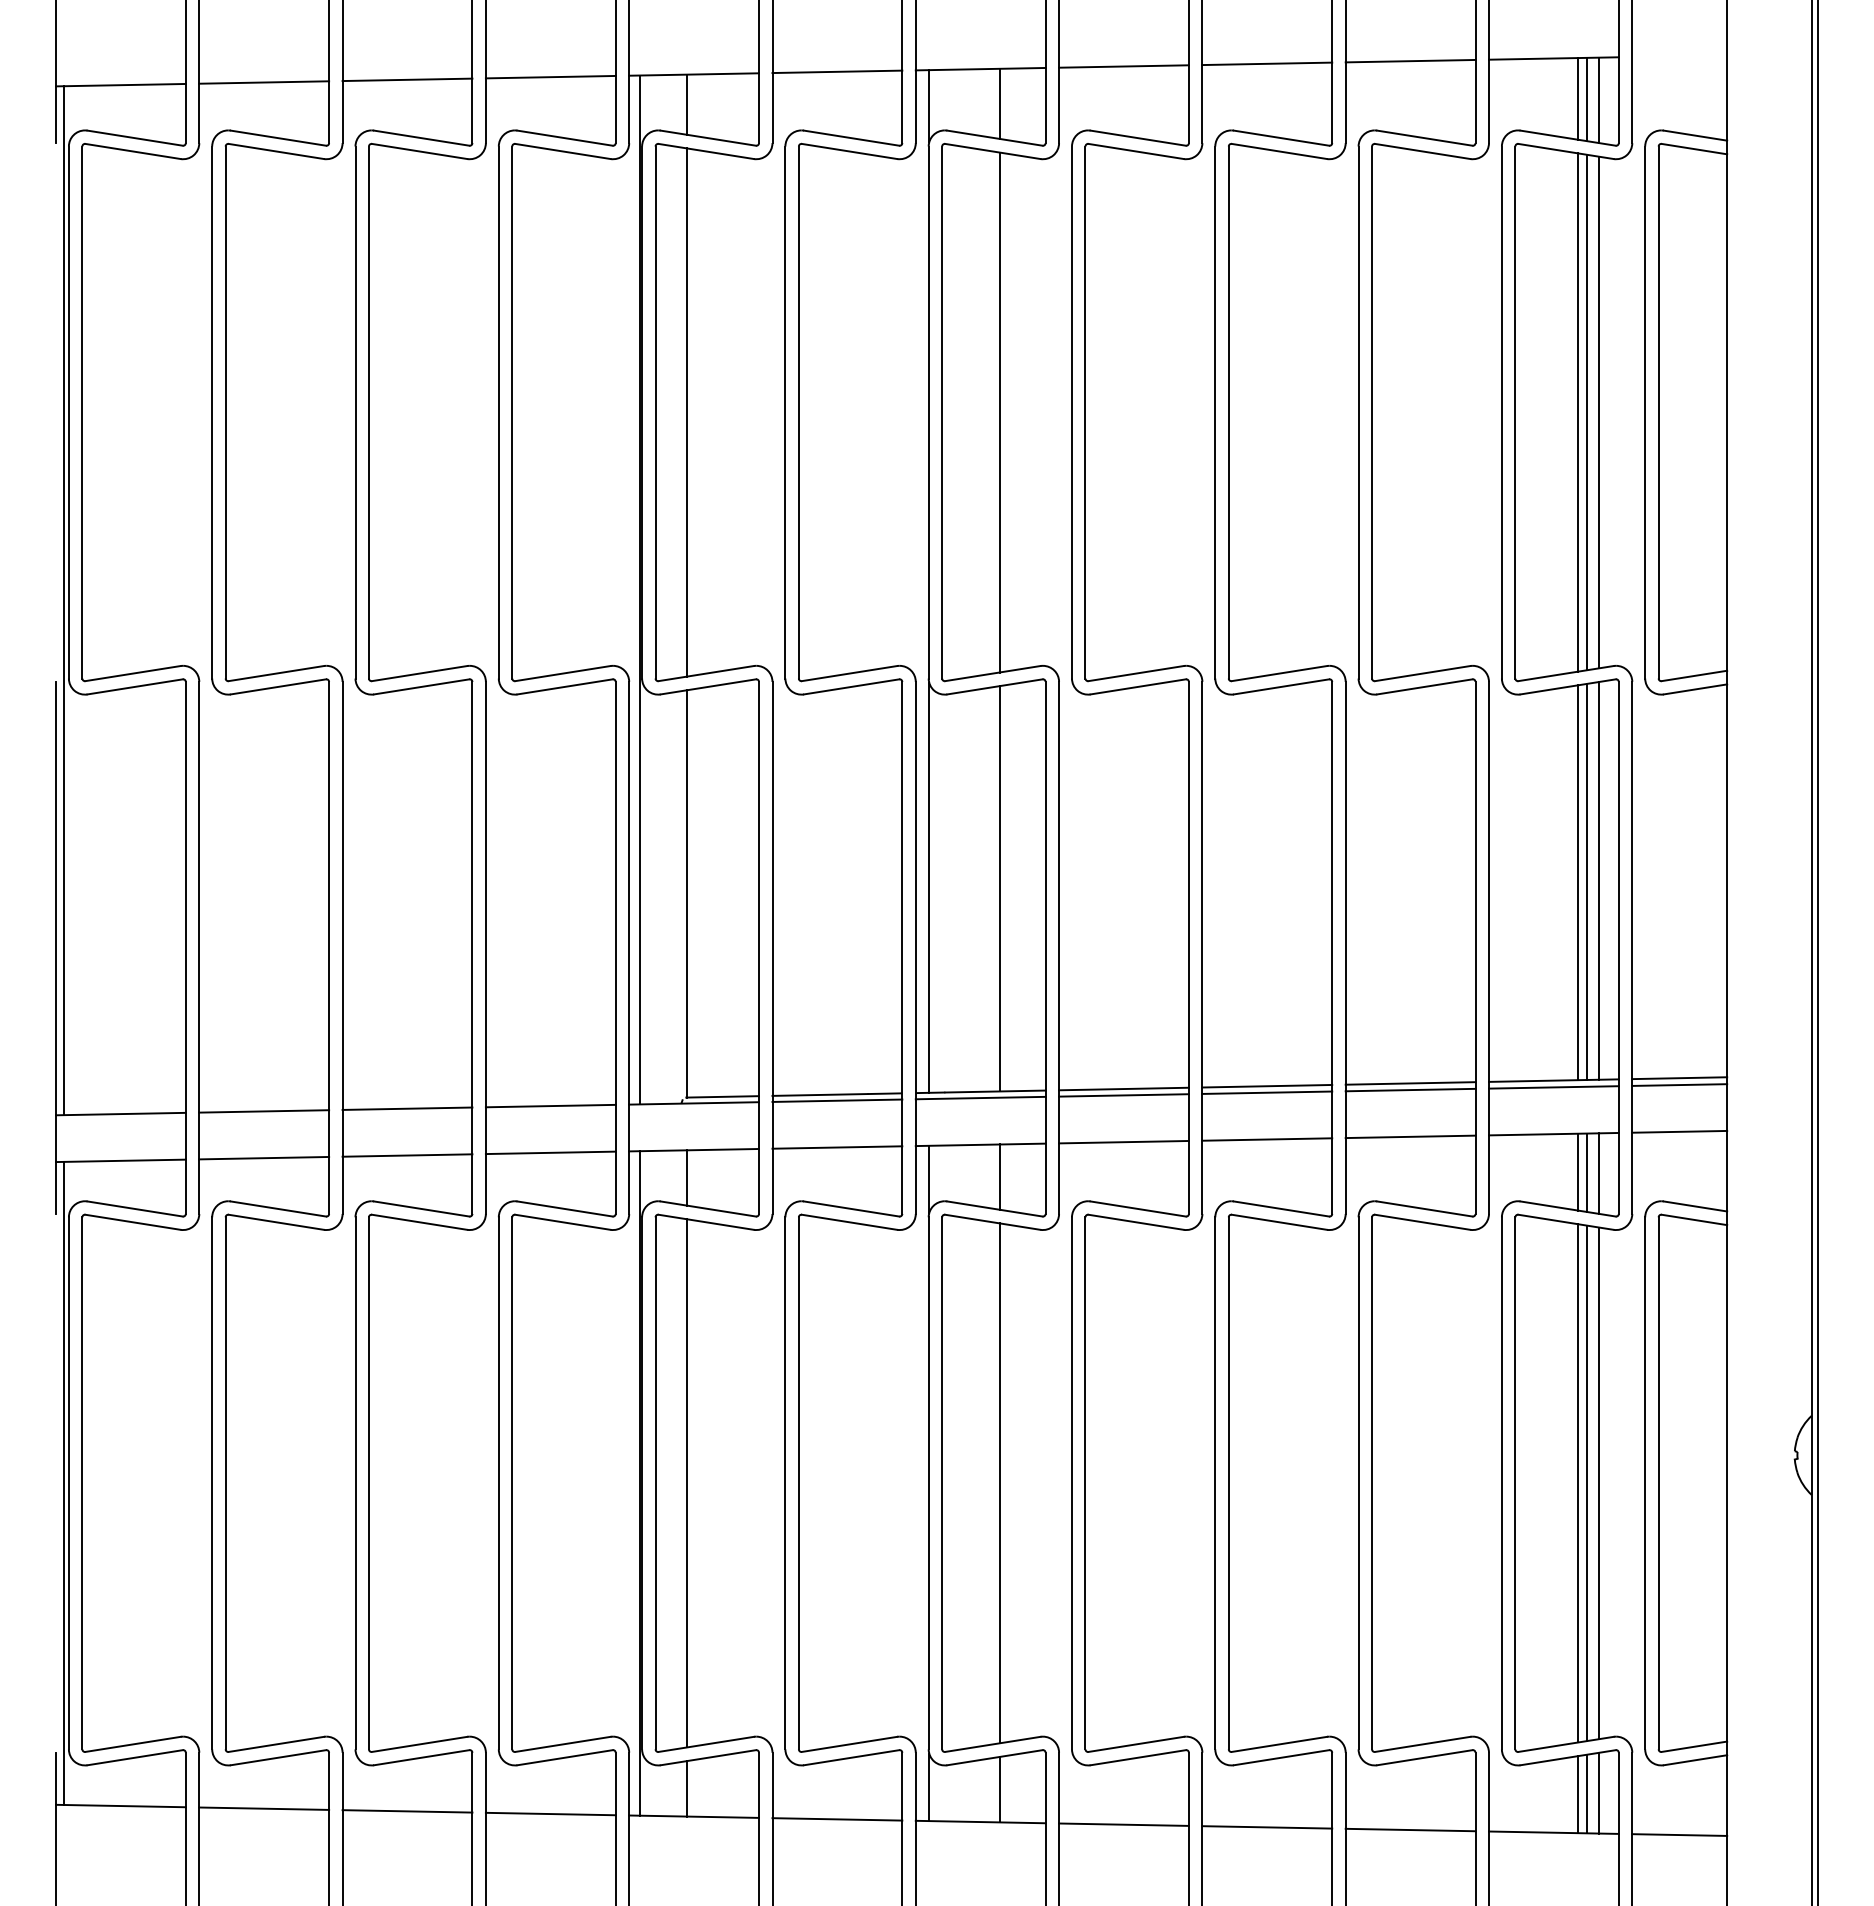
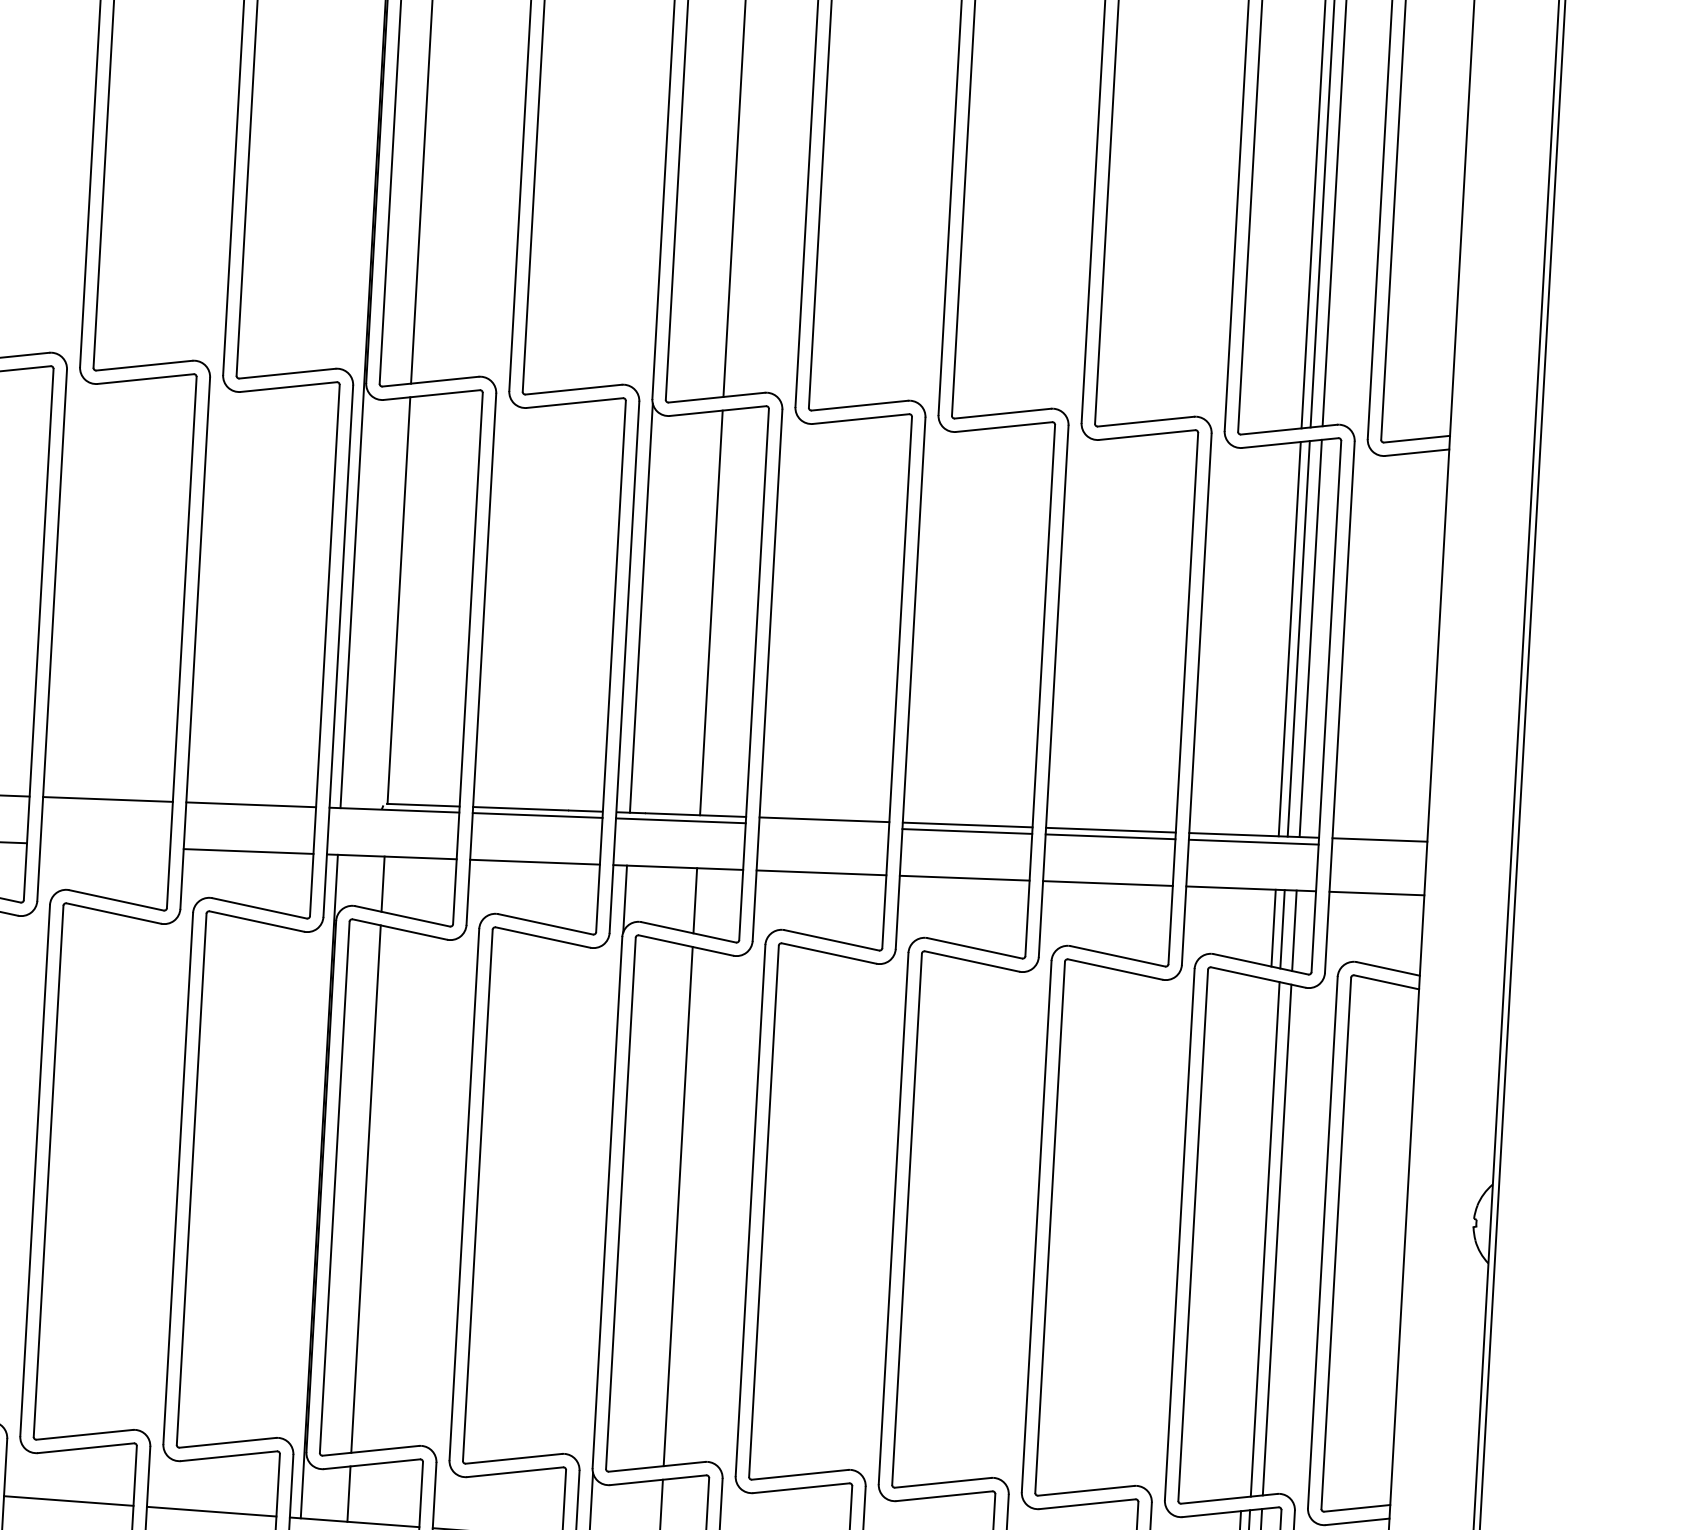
line: (1679, 1084) -> (1379, 846), removed
line: (1123, 1095) -> (823, 826), removed
line: (407, 1155) -> (105, 846), removed
line: (1578, 1483) -> (1256, 1239), removed

